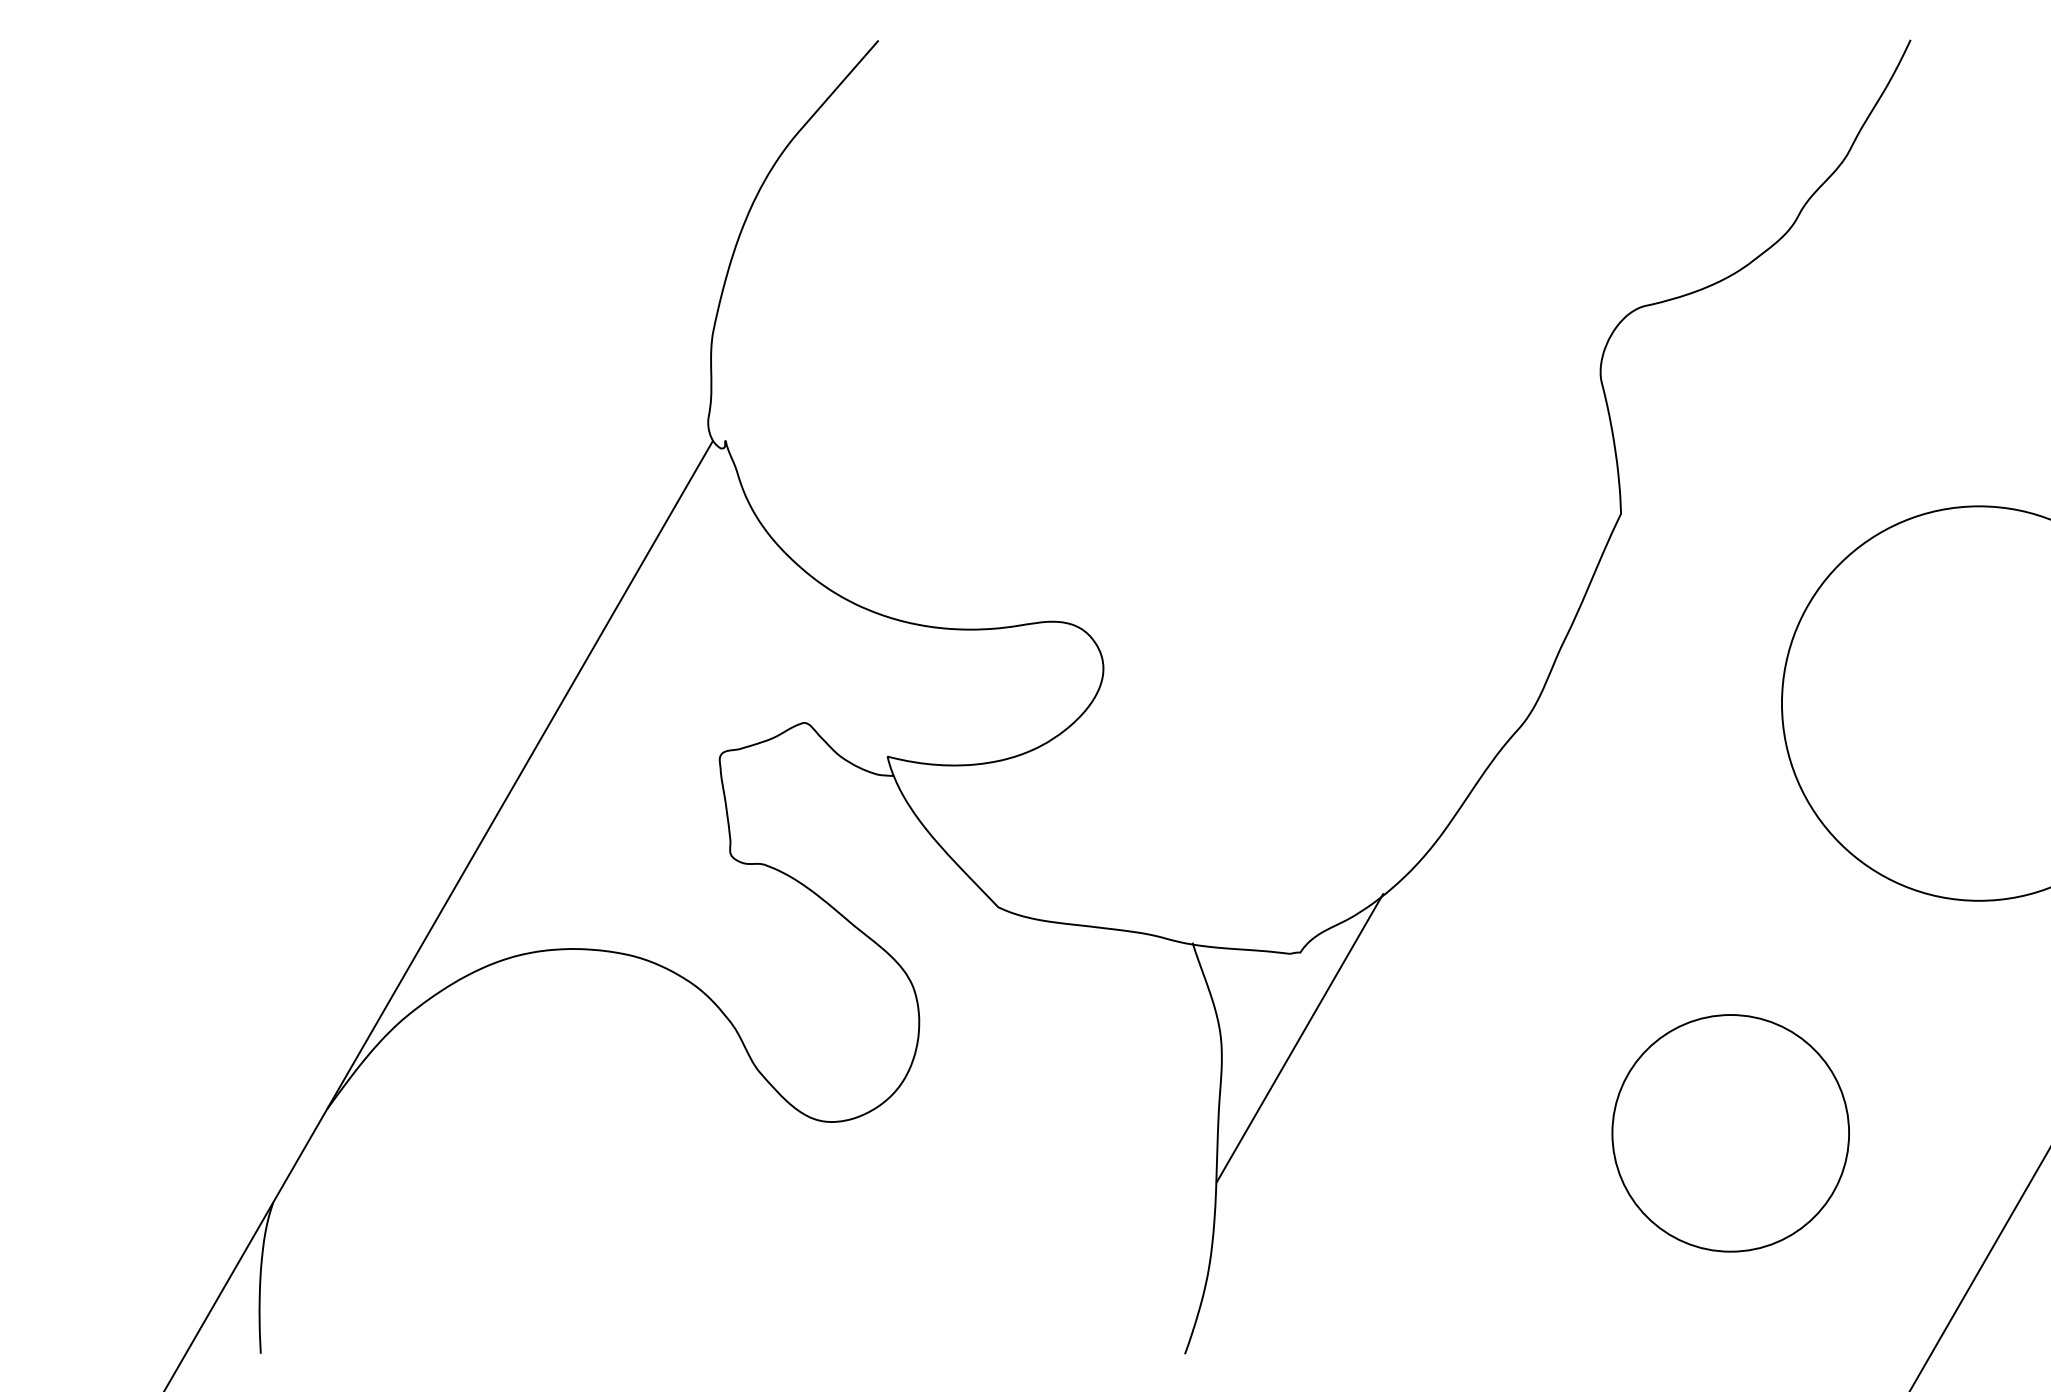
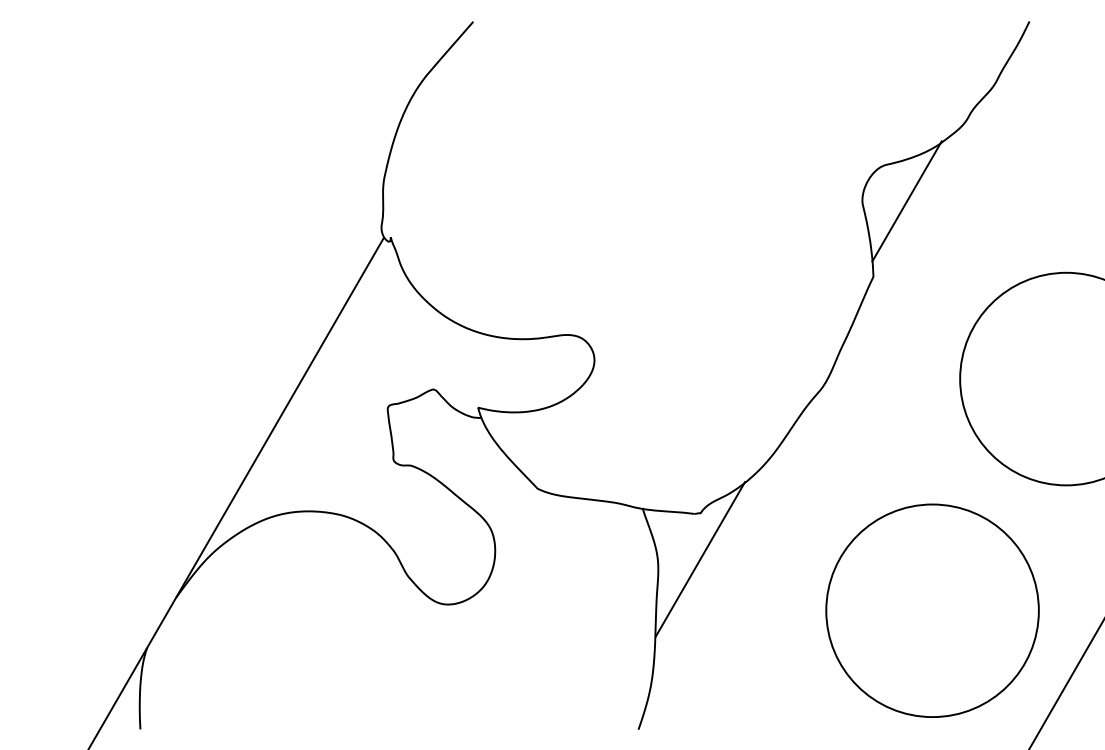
line: (1682, 374) -> (906, 201), added
circle: (1730, 1133) -> (932, 610), size x1.67

